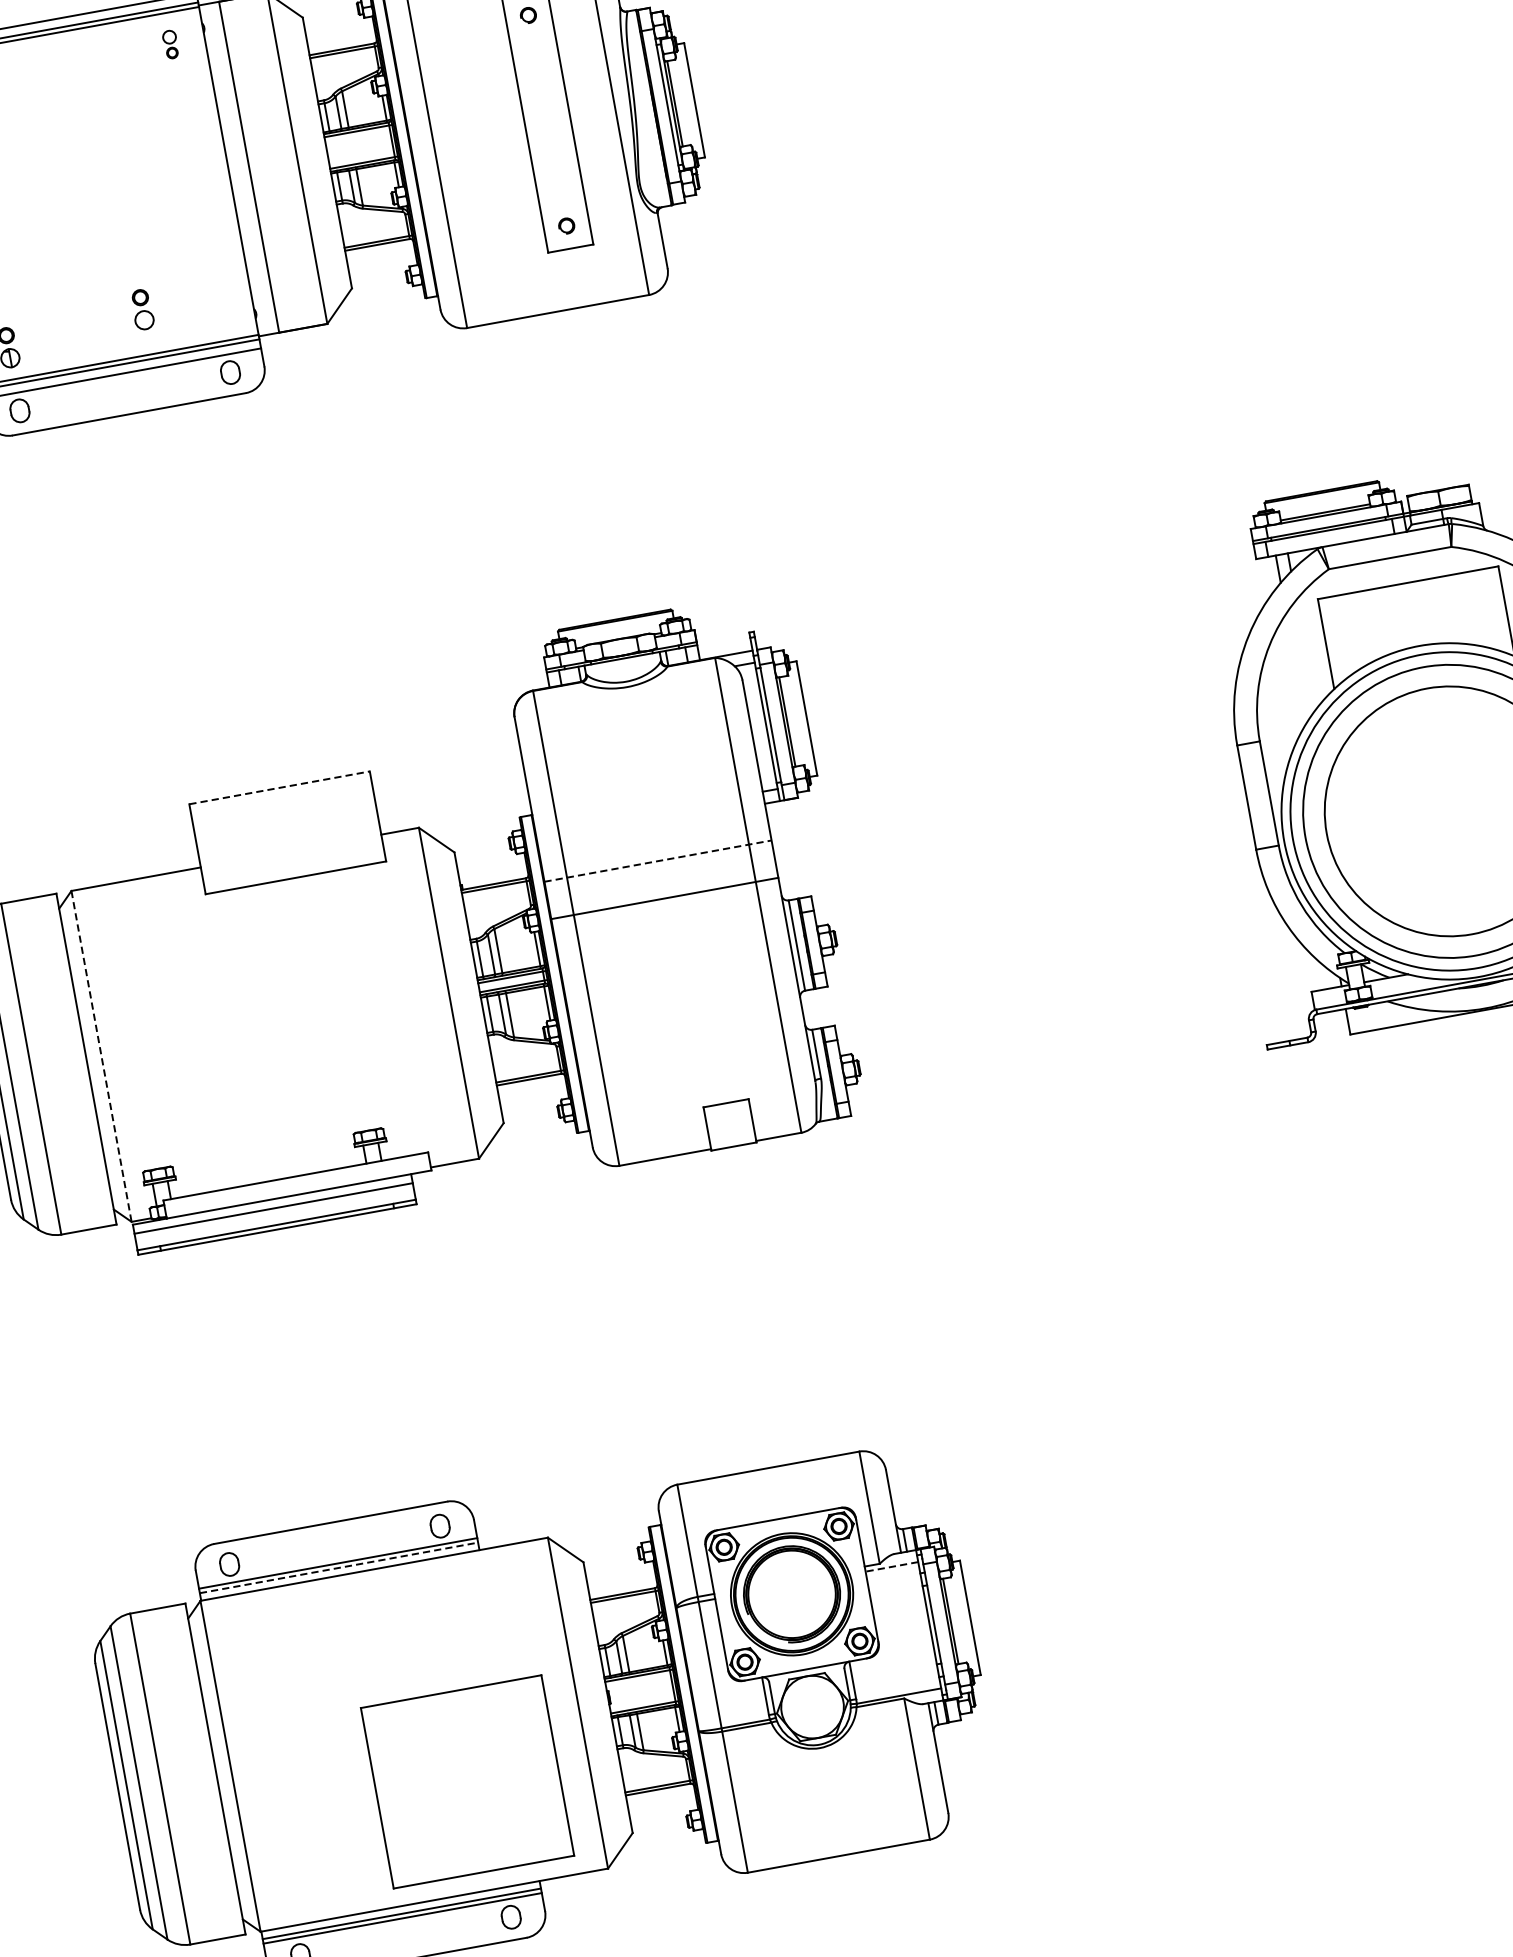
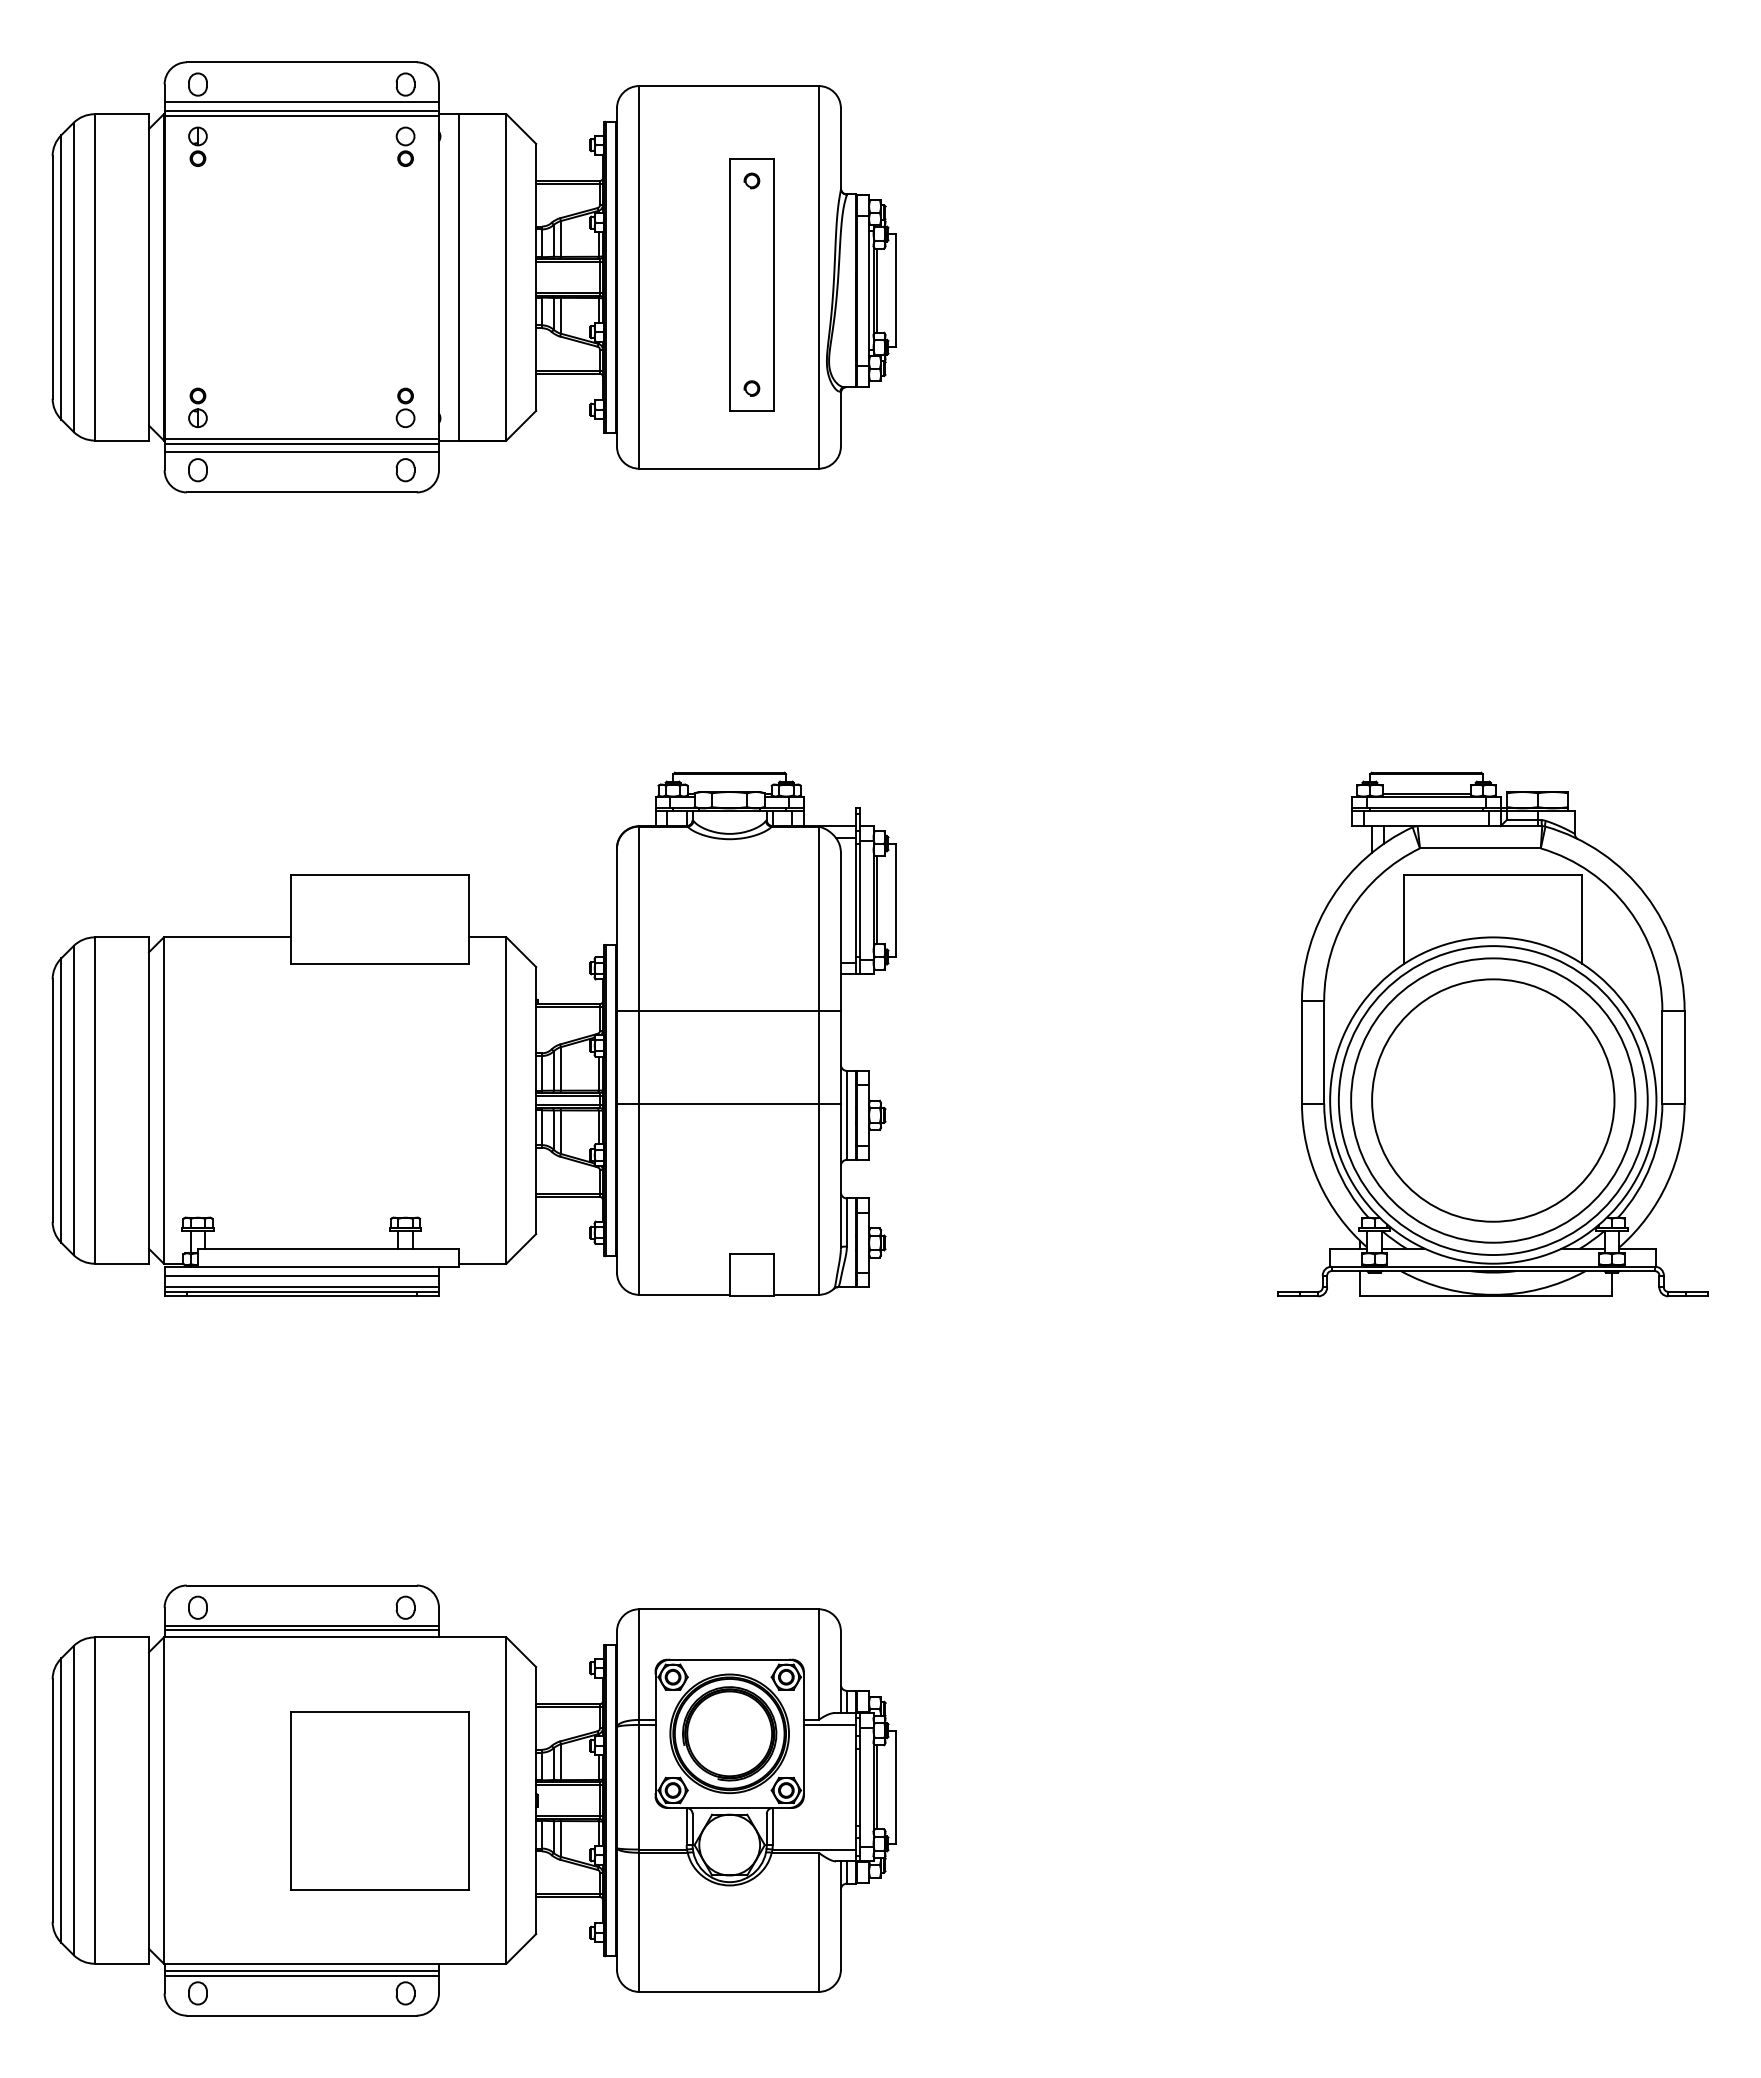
part: (170, 44) -> (405, 146), size x1.43
part: (142, 309) -> (405, 407), moved
line: (279, 788) -> (380, 875), dashed -> solid
line: (657, 861) -> (728, 1010), dashed -> solid
line: (664, 898) -> (728, 1103), moved
line: (101, 1057) -> (163, 1101), dashed -> solid
line: (275, 1220) -> (301, 1287), added
line: (891, 1566) -> (829, 1724), dashed -> solid
line: (339, 1568) -> (302, 1630), dashed -> solid
part: (466, 1781) -> (379, 1800), moved

